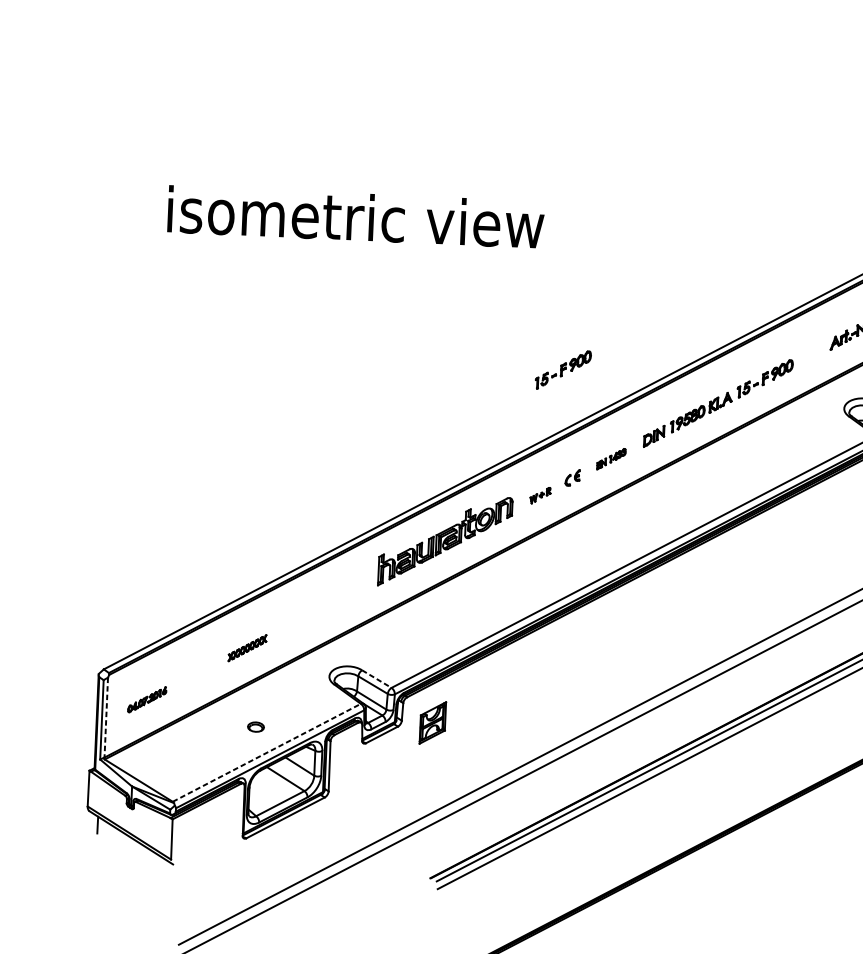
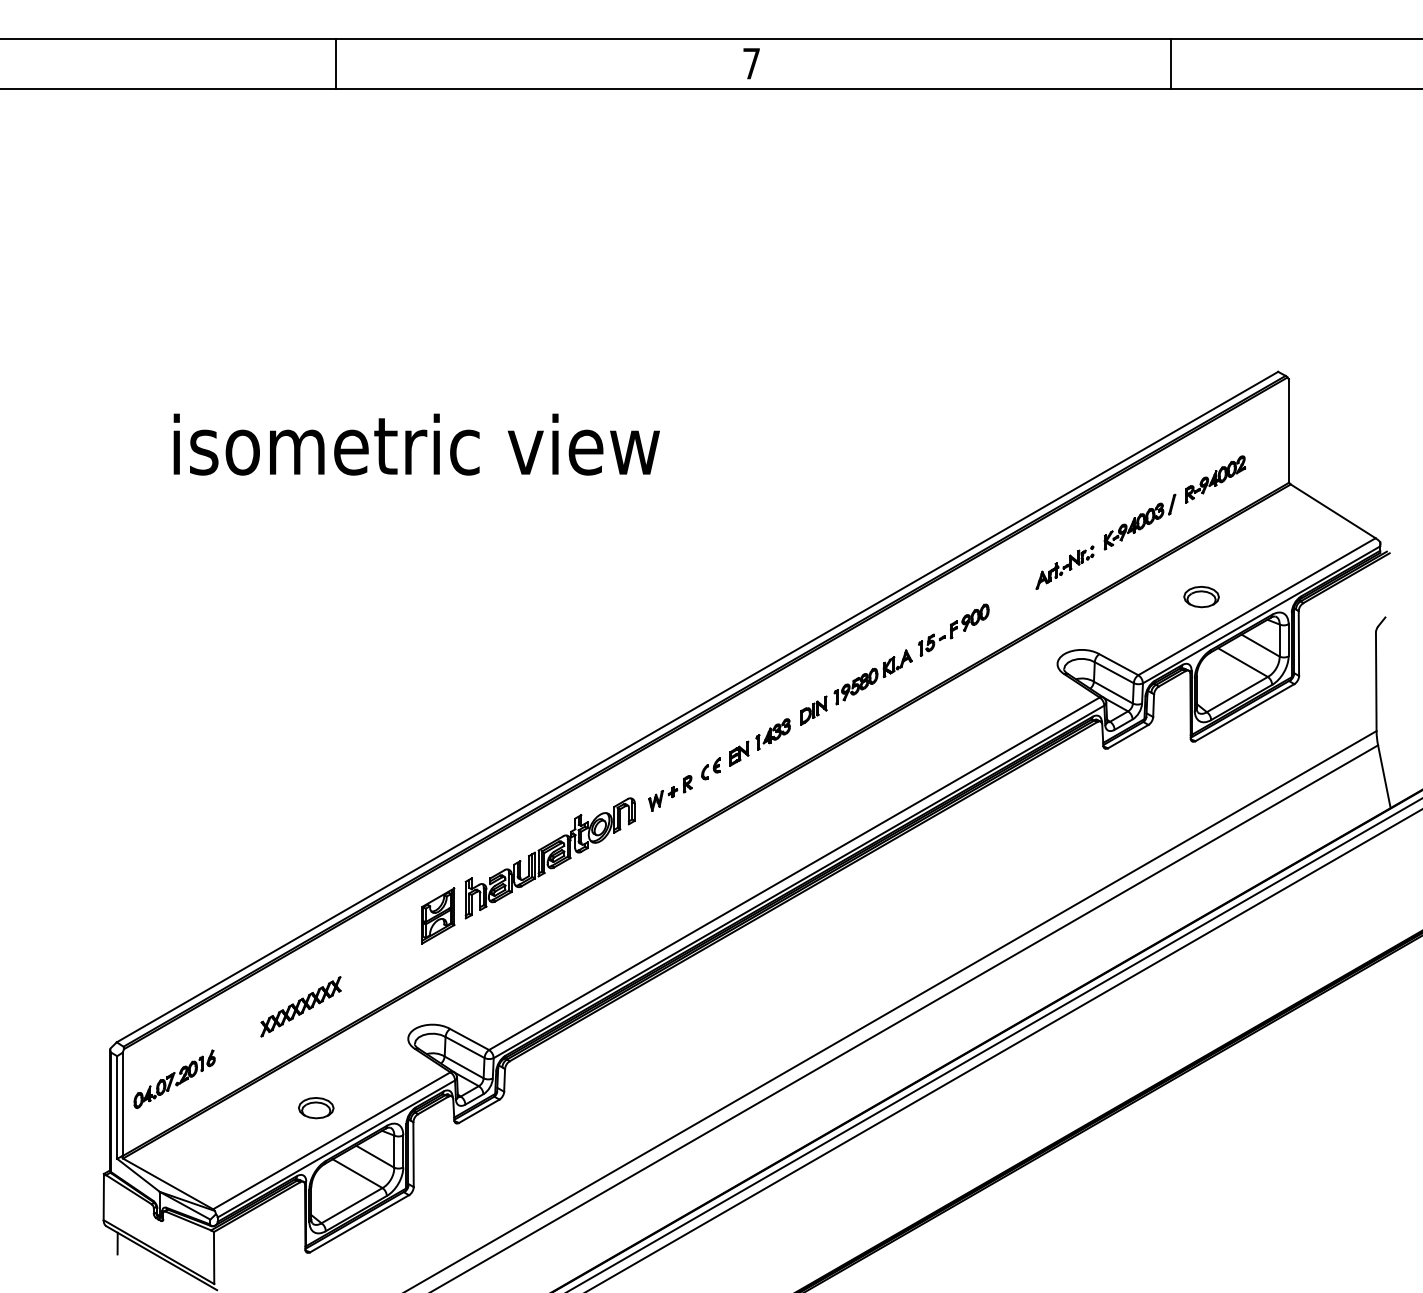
part: (563, 369) -> (692, 629), removed
part: (611, 459) -> (759, 742), size x1.67
part: (540, 495) -> (670, 793), size x1.67
part: (247, 647) -> (300, 1006), size x1.67
line: (377, 679) -> (470, 1039), dashed -> solid
part: (147, 699) -> (174, 1078), size x1.67
line: (106, 717) -> (122, 1104), dashed -> solid
part: (432, 722) -> (438, 915), moved
part: (256, 727) -> (316, 1108), size x1.67
line: (266, 752) -> (331, 1140), dashed -> solid

